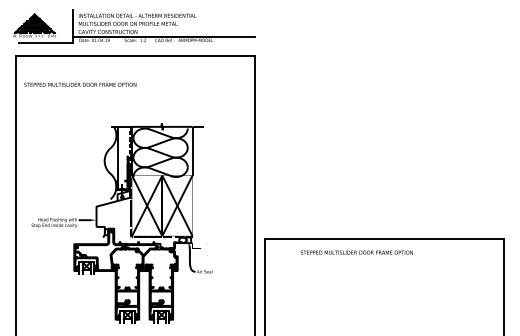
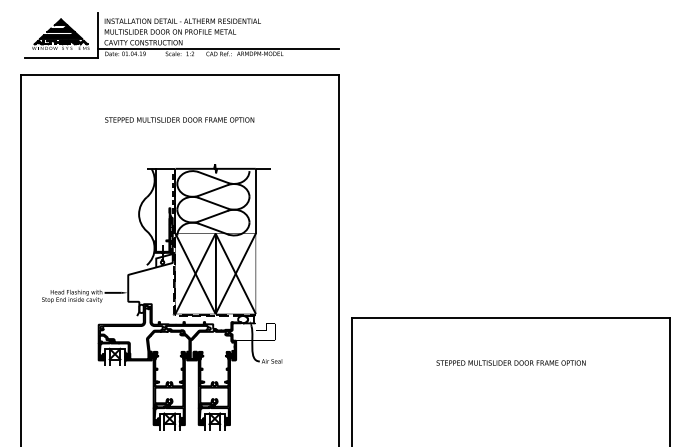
part: (34, 25) -> (60, 33), moved
text: (80, 84) -> (179, 119), moved
text: (356, 252) -> (510, 362), moved

